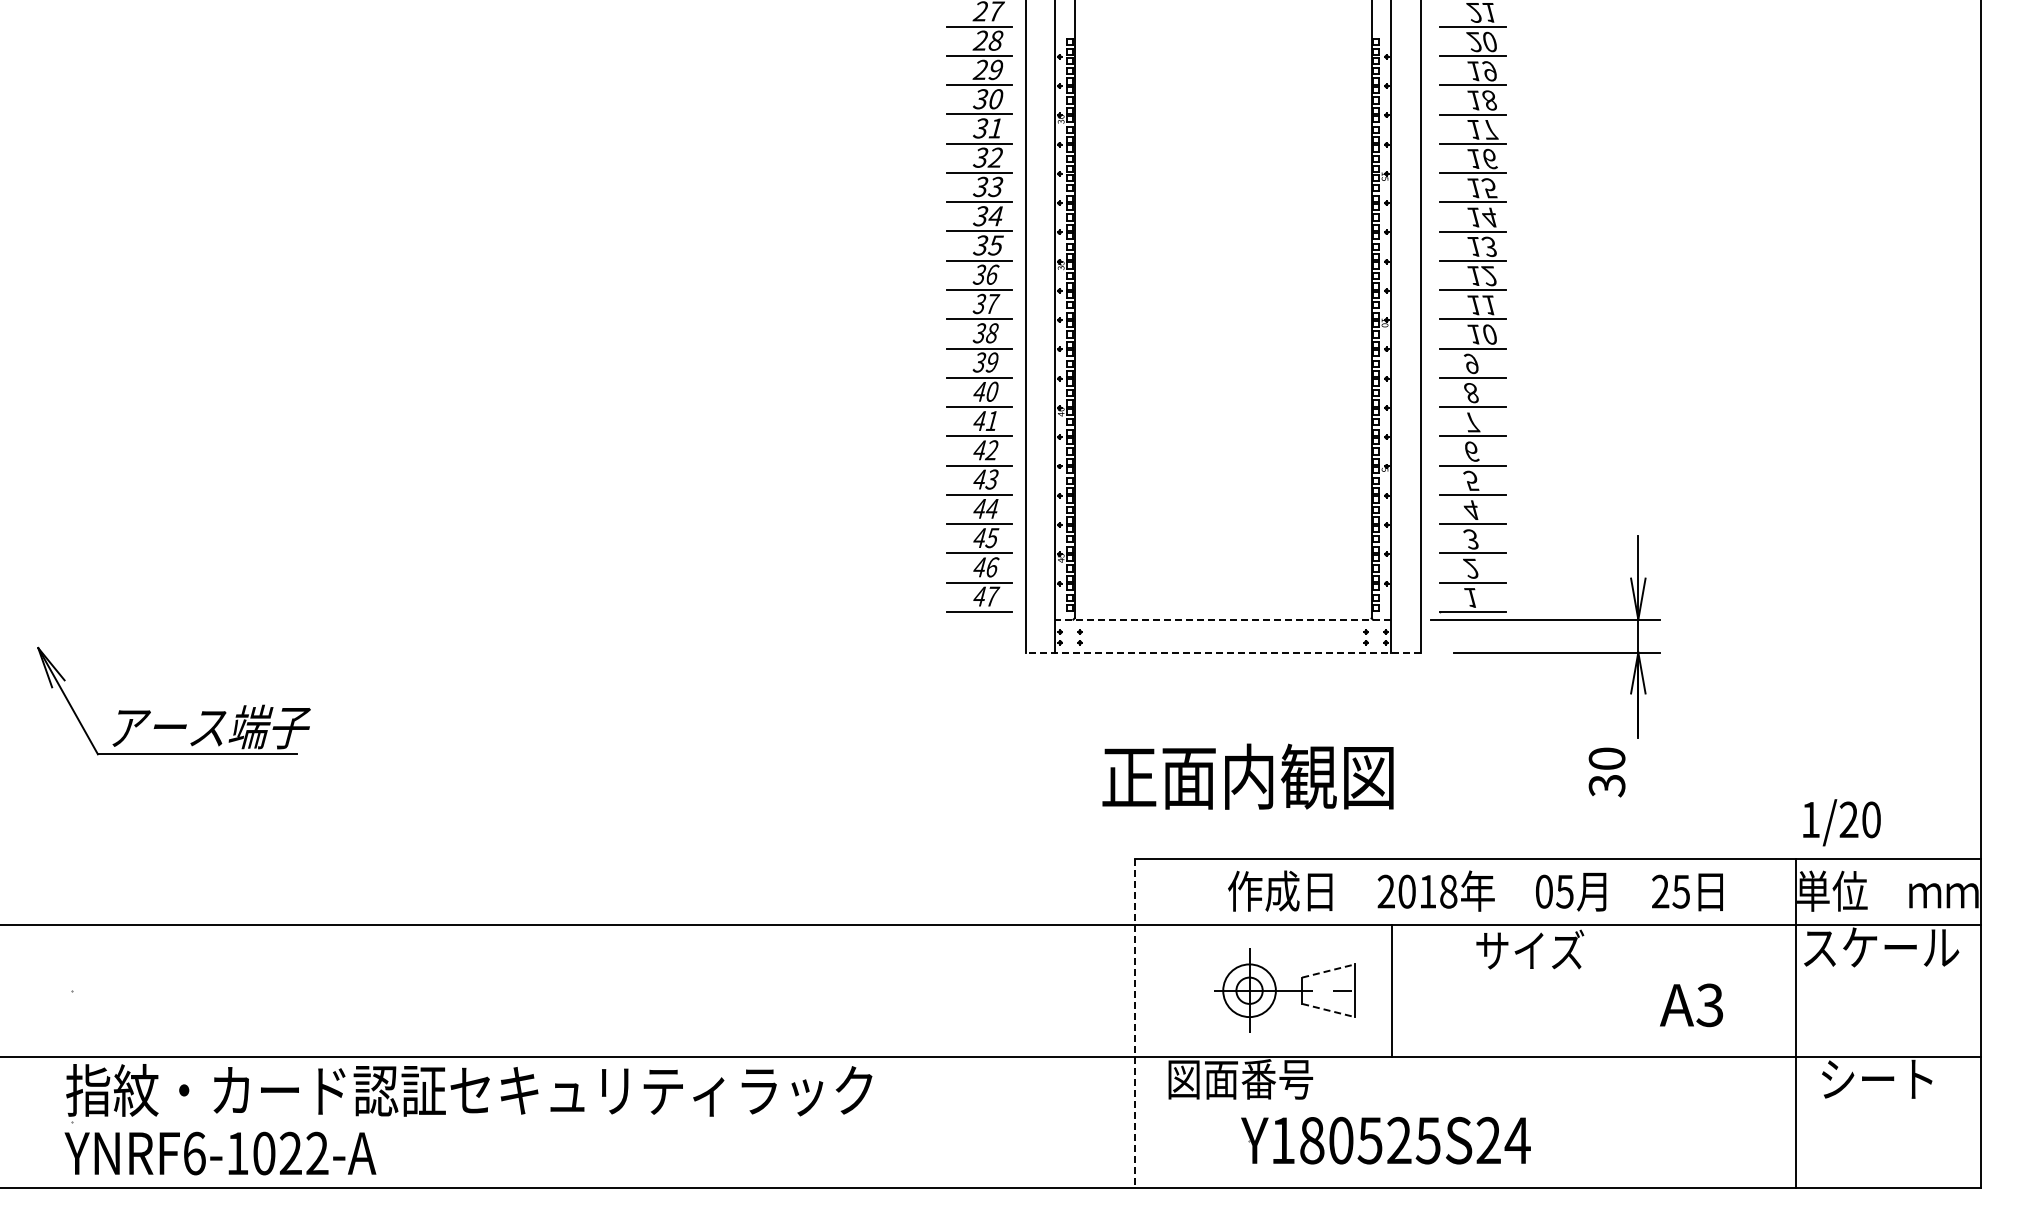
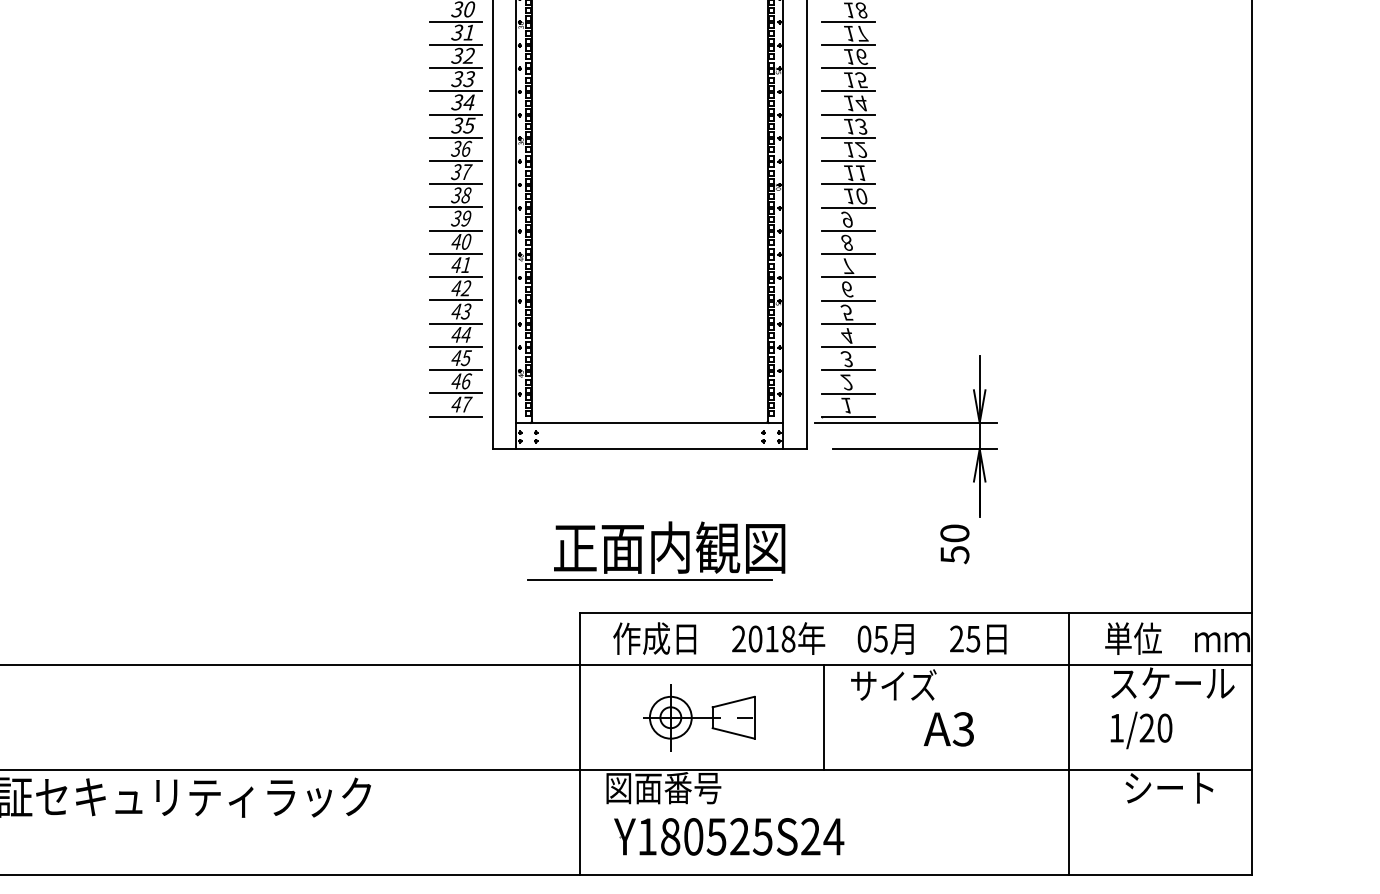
line: (1223, 619) -> (650, 422), dashed -> solid
line: (1222, 652) -> (649, 449), dashed -> solid
text: (1606, 785) -> (954, 554), 30 -> 50
line: (1222, 817) -> (649, 580), added
text: (1841, 822) -> (1141, 730), moved
text: (1475, 890) -> (809, 638), moved
line: (1329, 970) -> (734, 701), dashed -> solid
line: (1391, 990) -> (824, 717), moved
text: (1691, 1005) -> (948, 729), moved
line: (1329, 1010) -> (734, 733), dashed -> solid
line: (1134, 1023) -> (579, 743), dashed -> solid
line: (1796, 1023) -> (1068, 743), moved
part: (1385, 1140) -> (728, 836), moved

